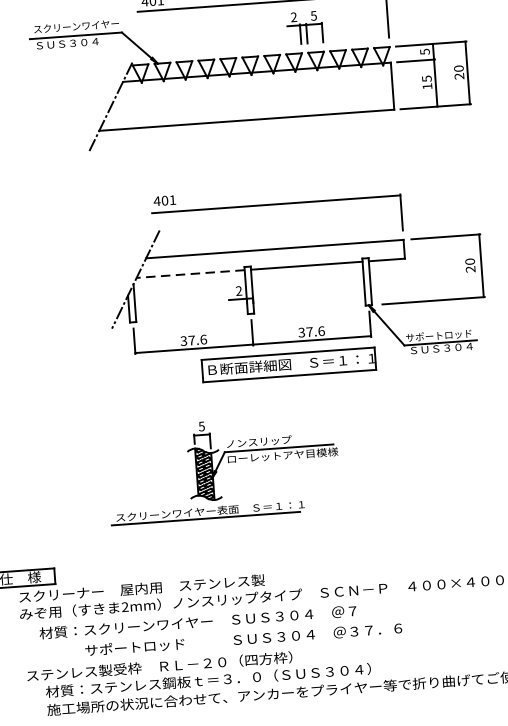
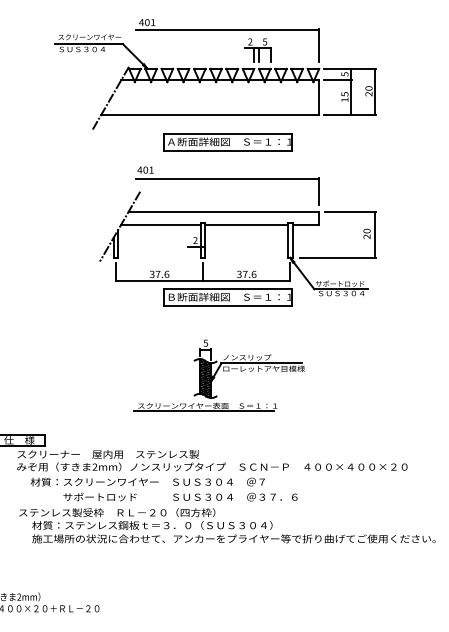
part: (272, 155) -> (227, 142), added
line: (190, 274) -> (160, 225), dashed -> solid
part: (221, 468) -> (218, 375), moved

